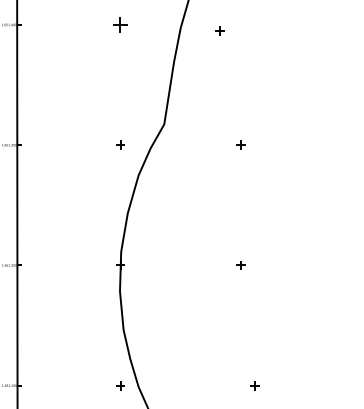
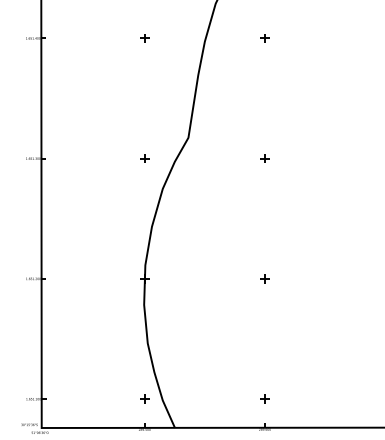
part: (120, 25) -> (144, 38), size x0.62
part: (219, 31) -> (264, 38), moved
part: (254, 385) -> (264, 398), moved

